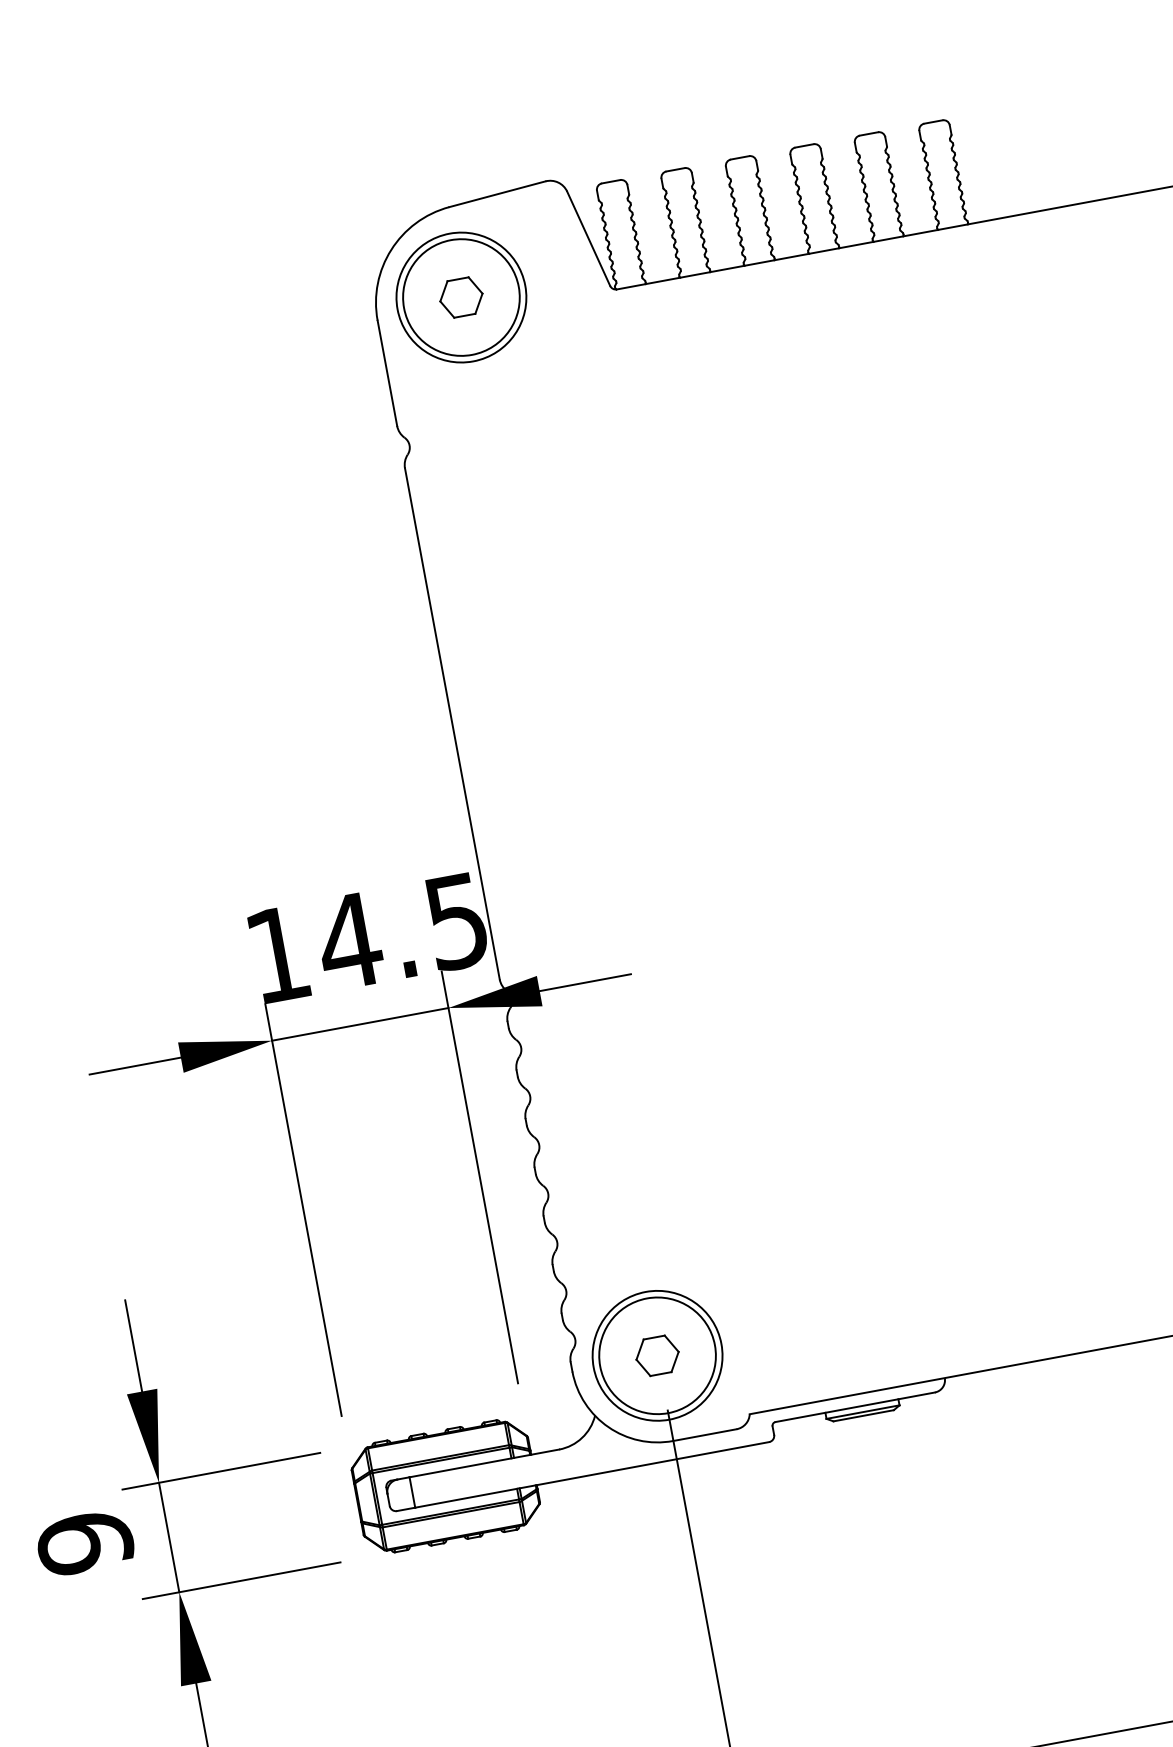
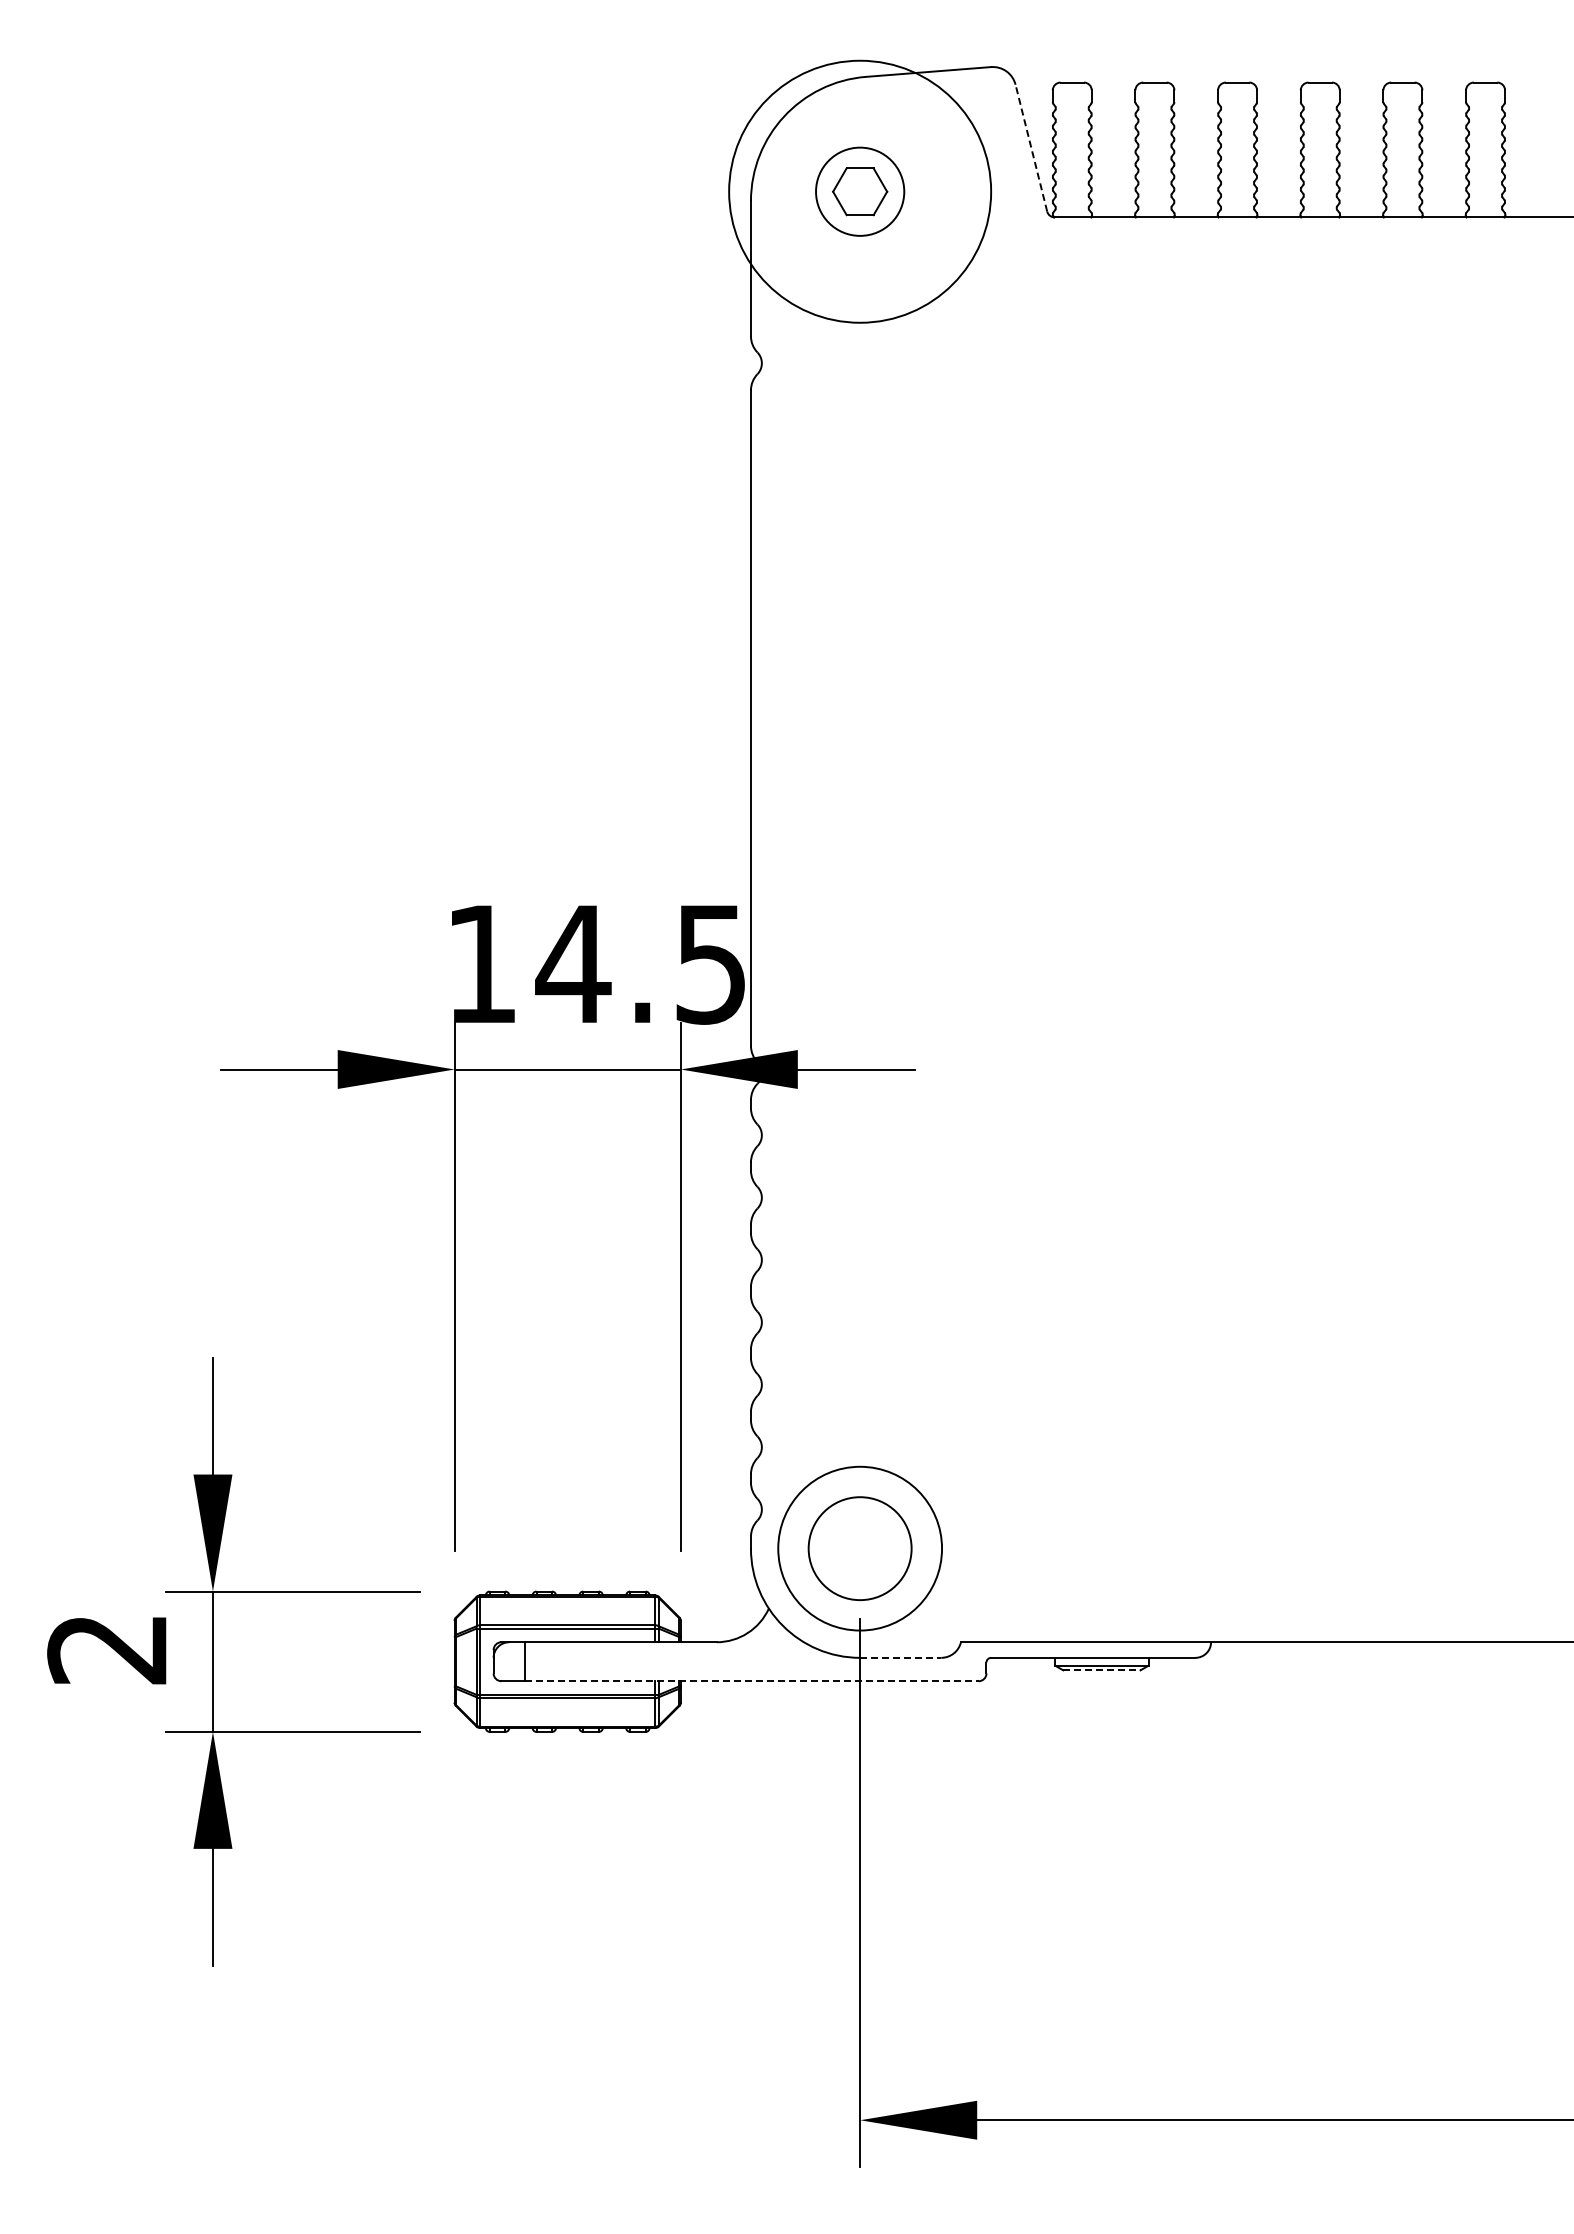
line: (588, 238) -> (1031, 147), solid -> dashed
circle: (460, 297) -> (859, 191), size x0.6
circle: (461, 297) -> (860, 191), size x1.6
circle: (657, 1355) -> (859, 1548), size x0.7
part: (657, 1355) -> (860, 1548), removed
line: (863, 1415) -> (1101, 1670), solid -> dashed
line: (704, 1434) -> (900, 1657), solid -> dashed
line: (592, 1475) -> (751, 1681), solid -> dashed
text: (85, 1543) -> (107, 1649), 9 -> 2

